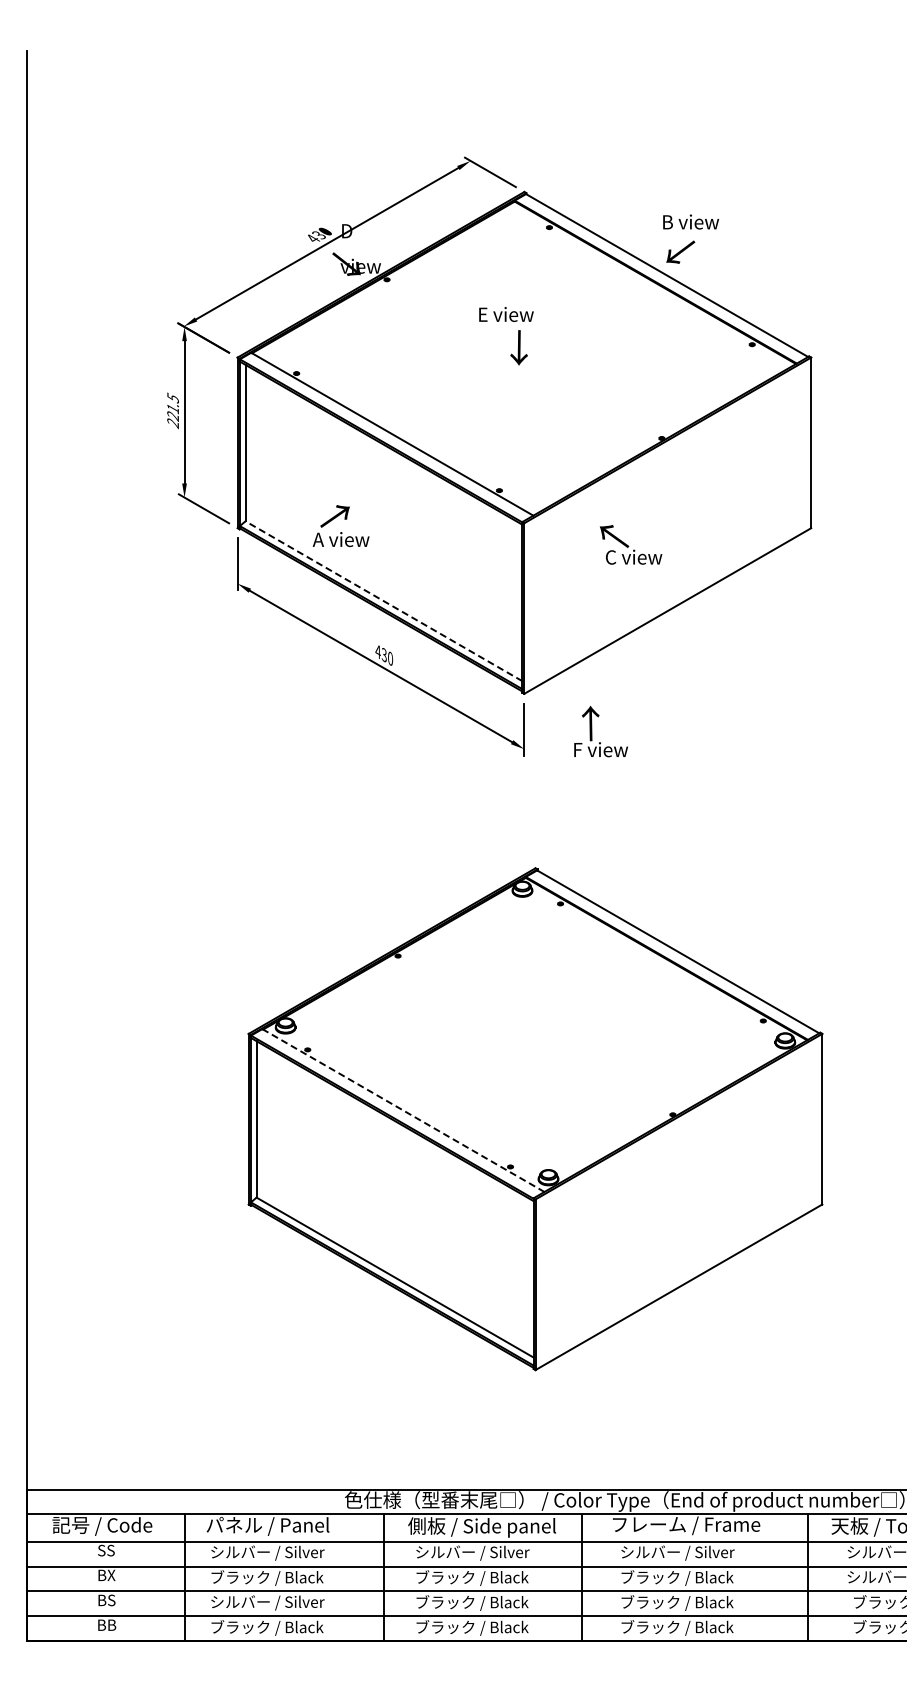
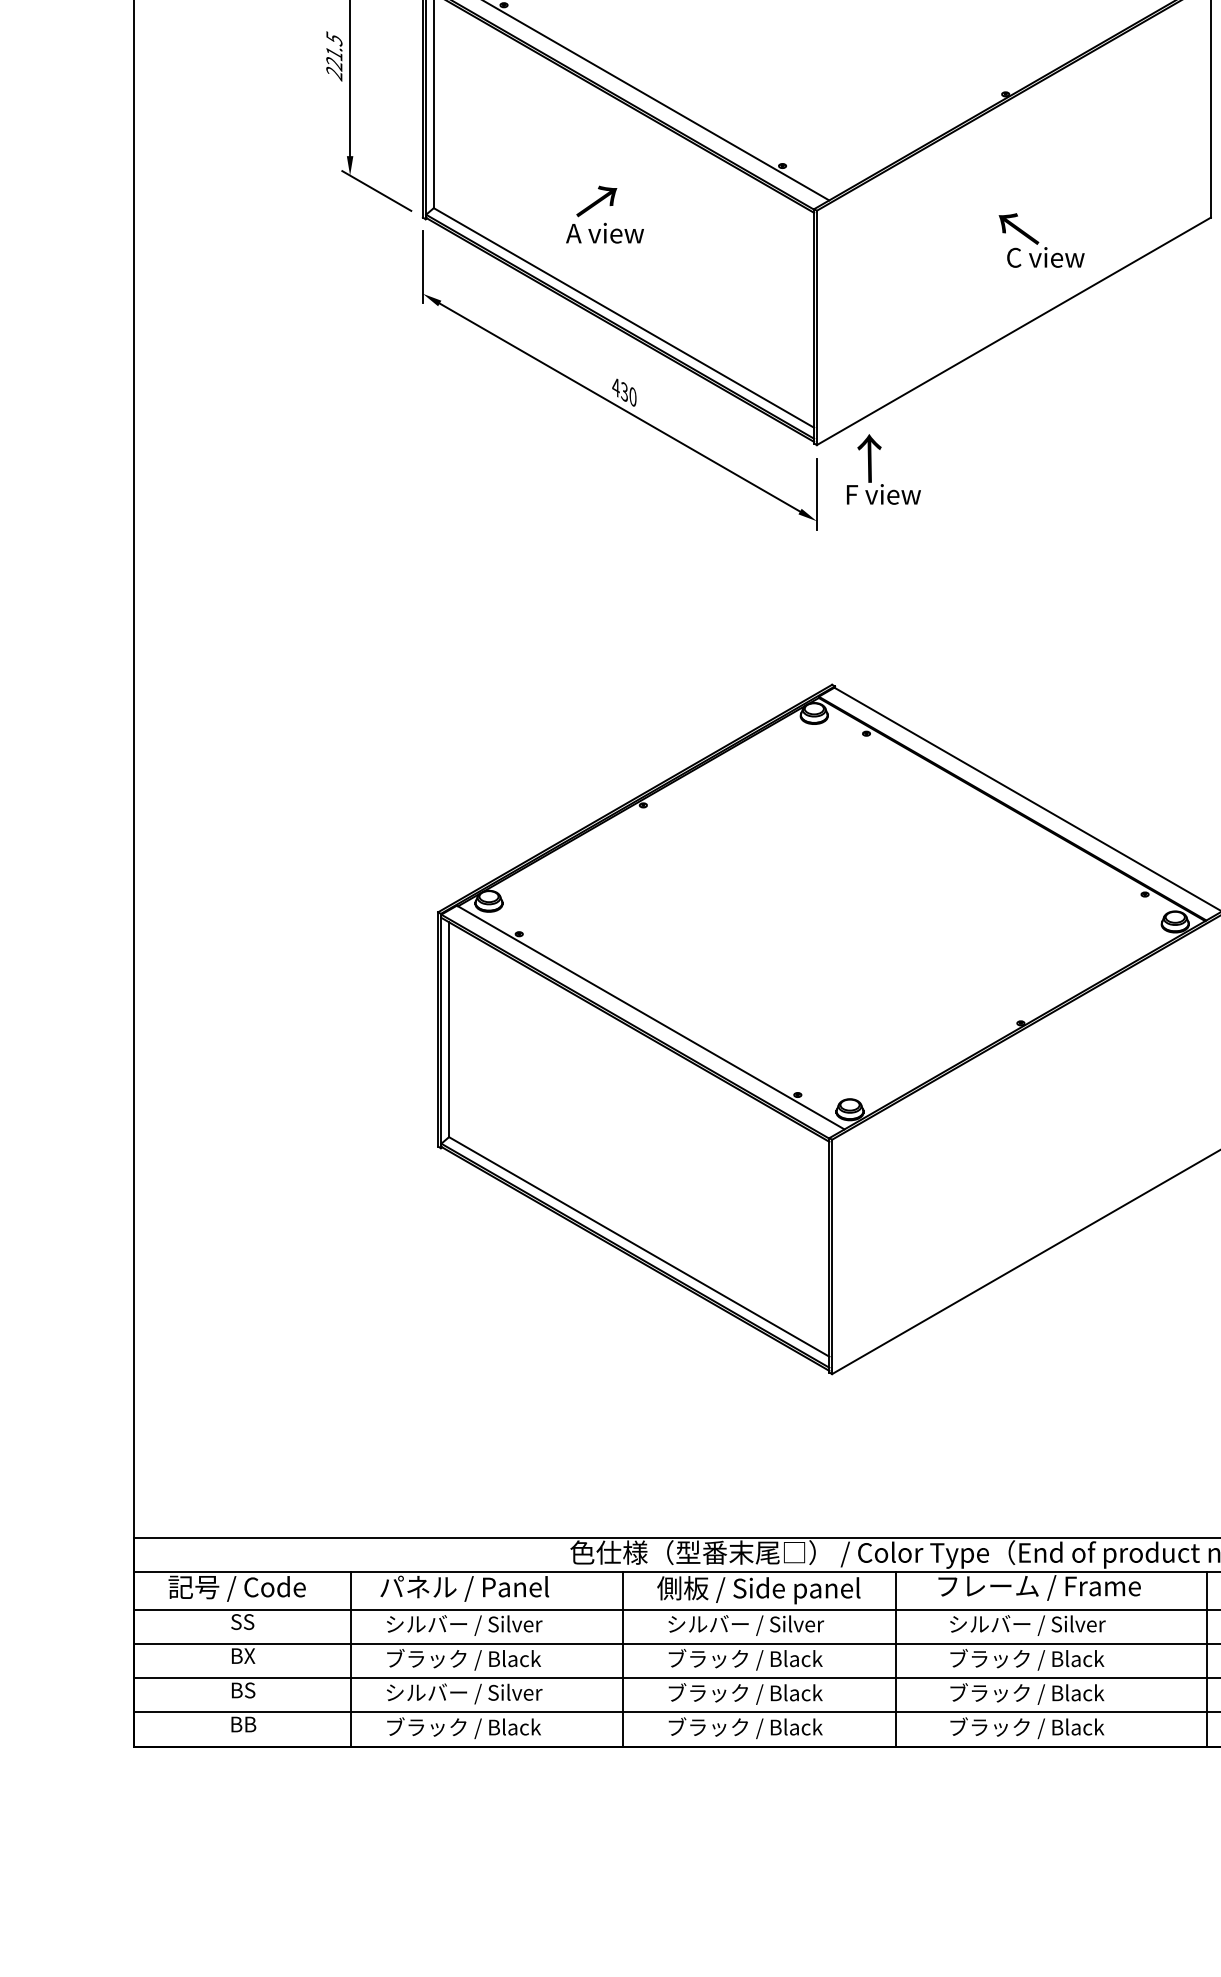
text: (340, 526) -> (604, 215), moved
text: (630, 544) -> (1040, 240), moved
line: (383, 601) -> (623, 318), dashed -> solid
text: (600, 731) -> (882, 469), moved
line: (403, 1110) -> (650, 1017), dashed -> solid

